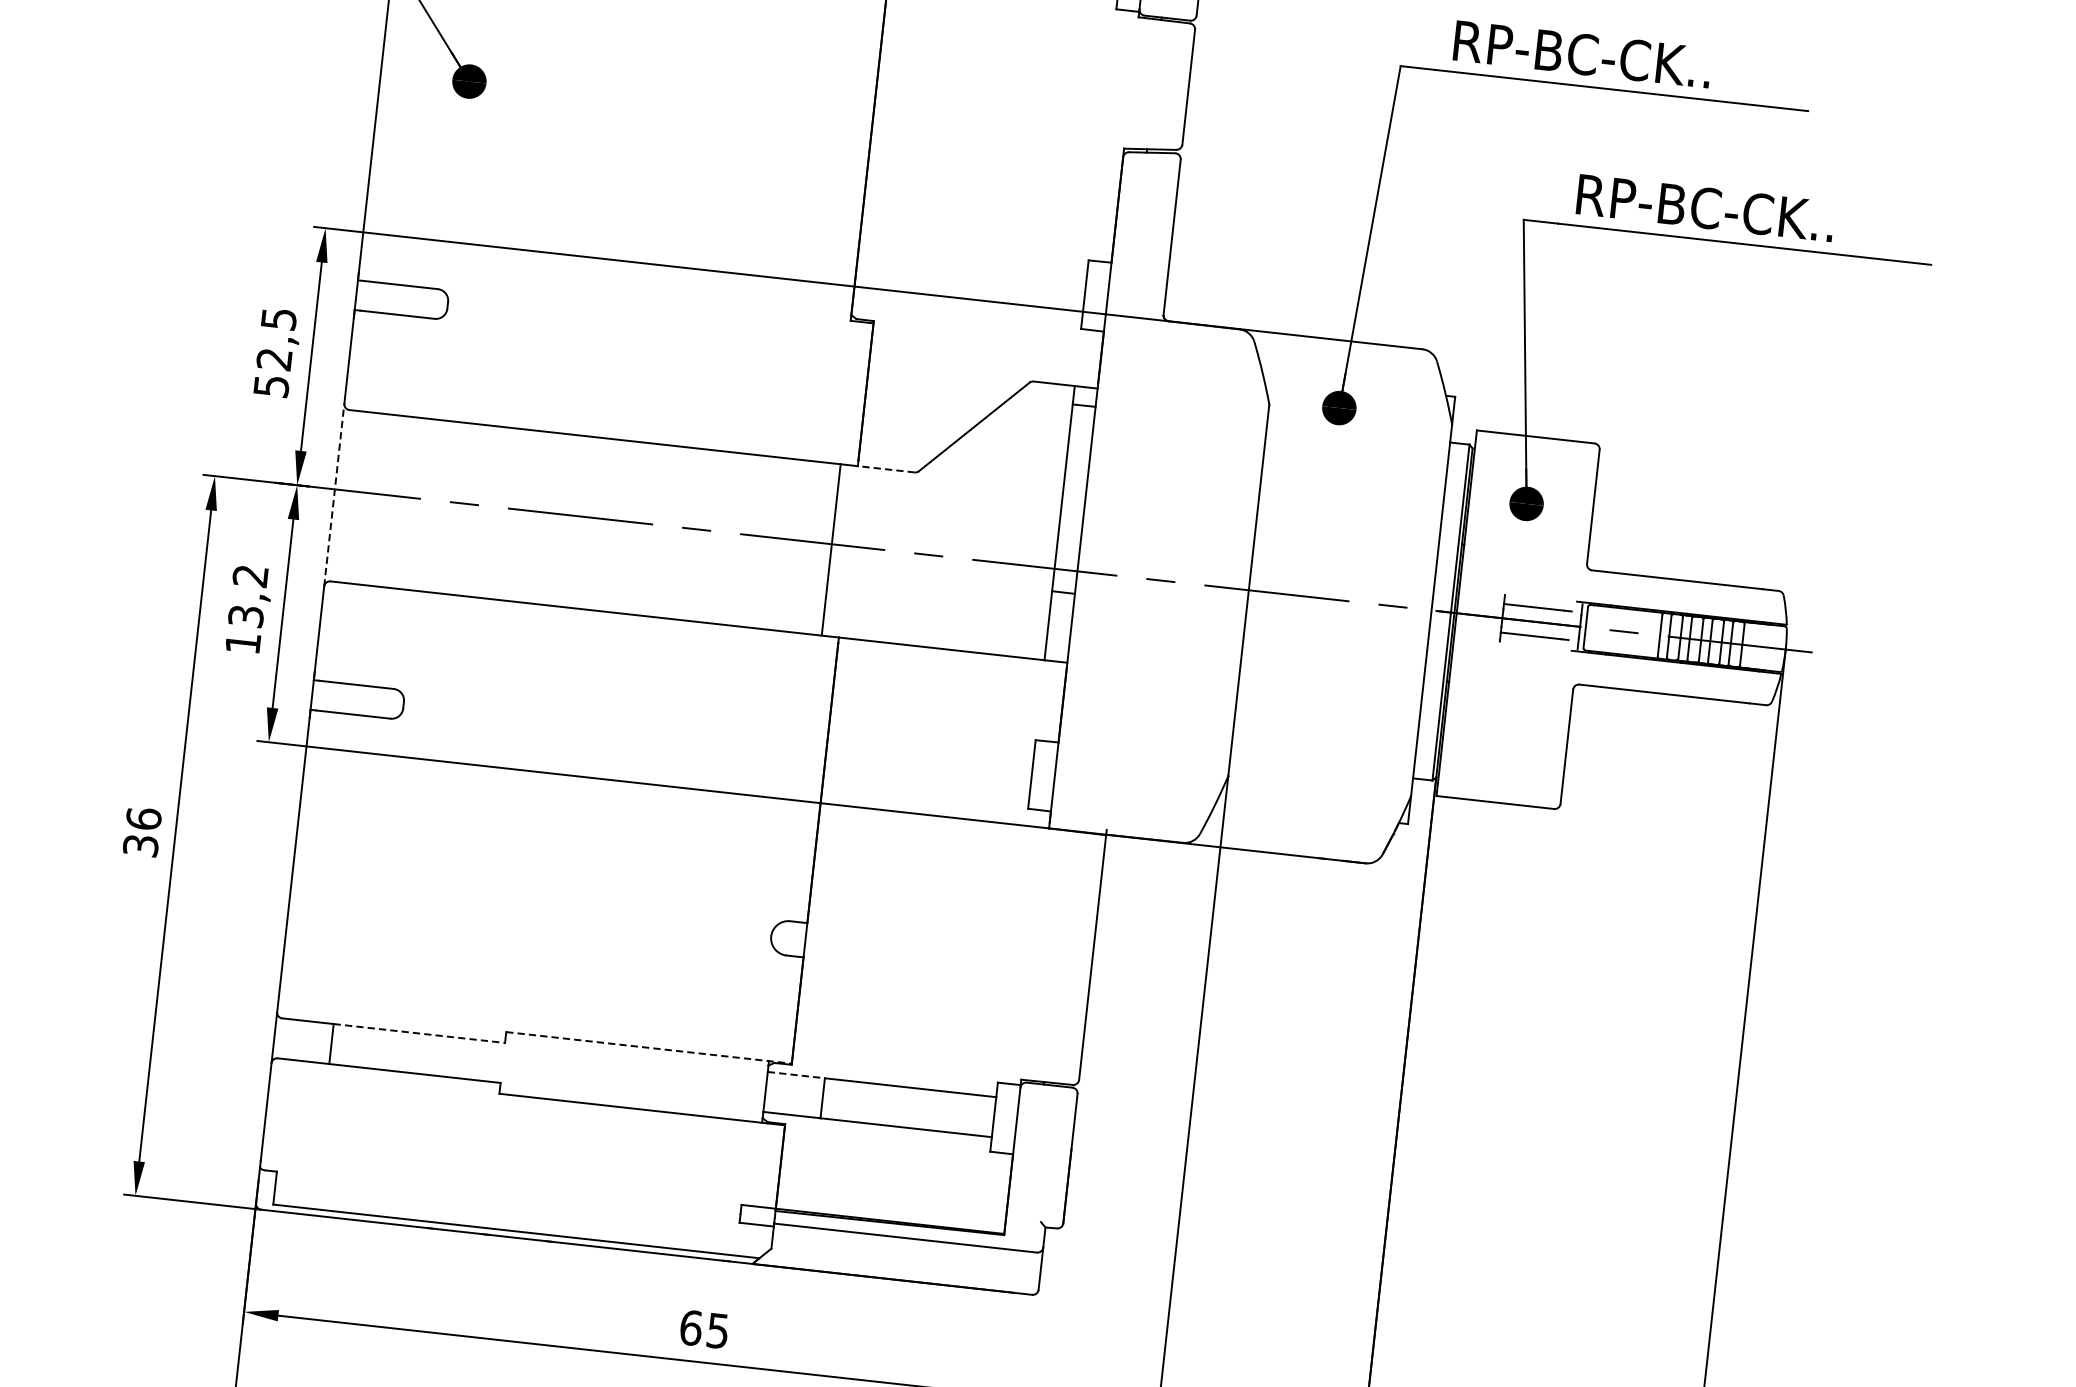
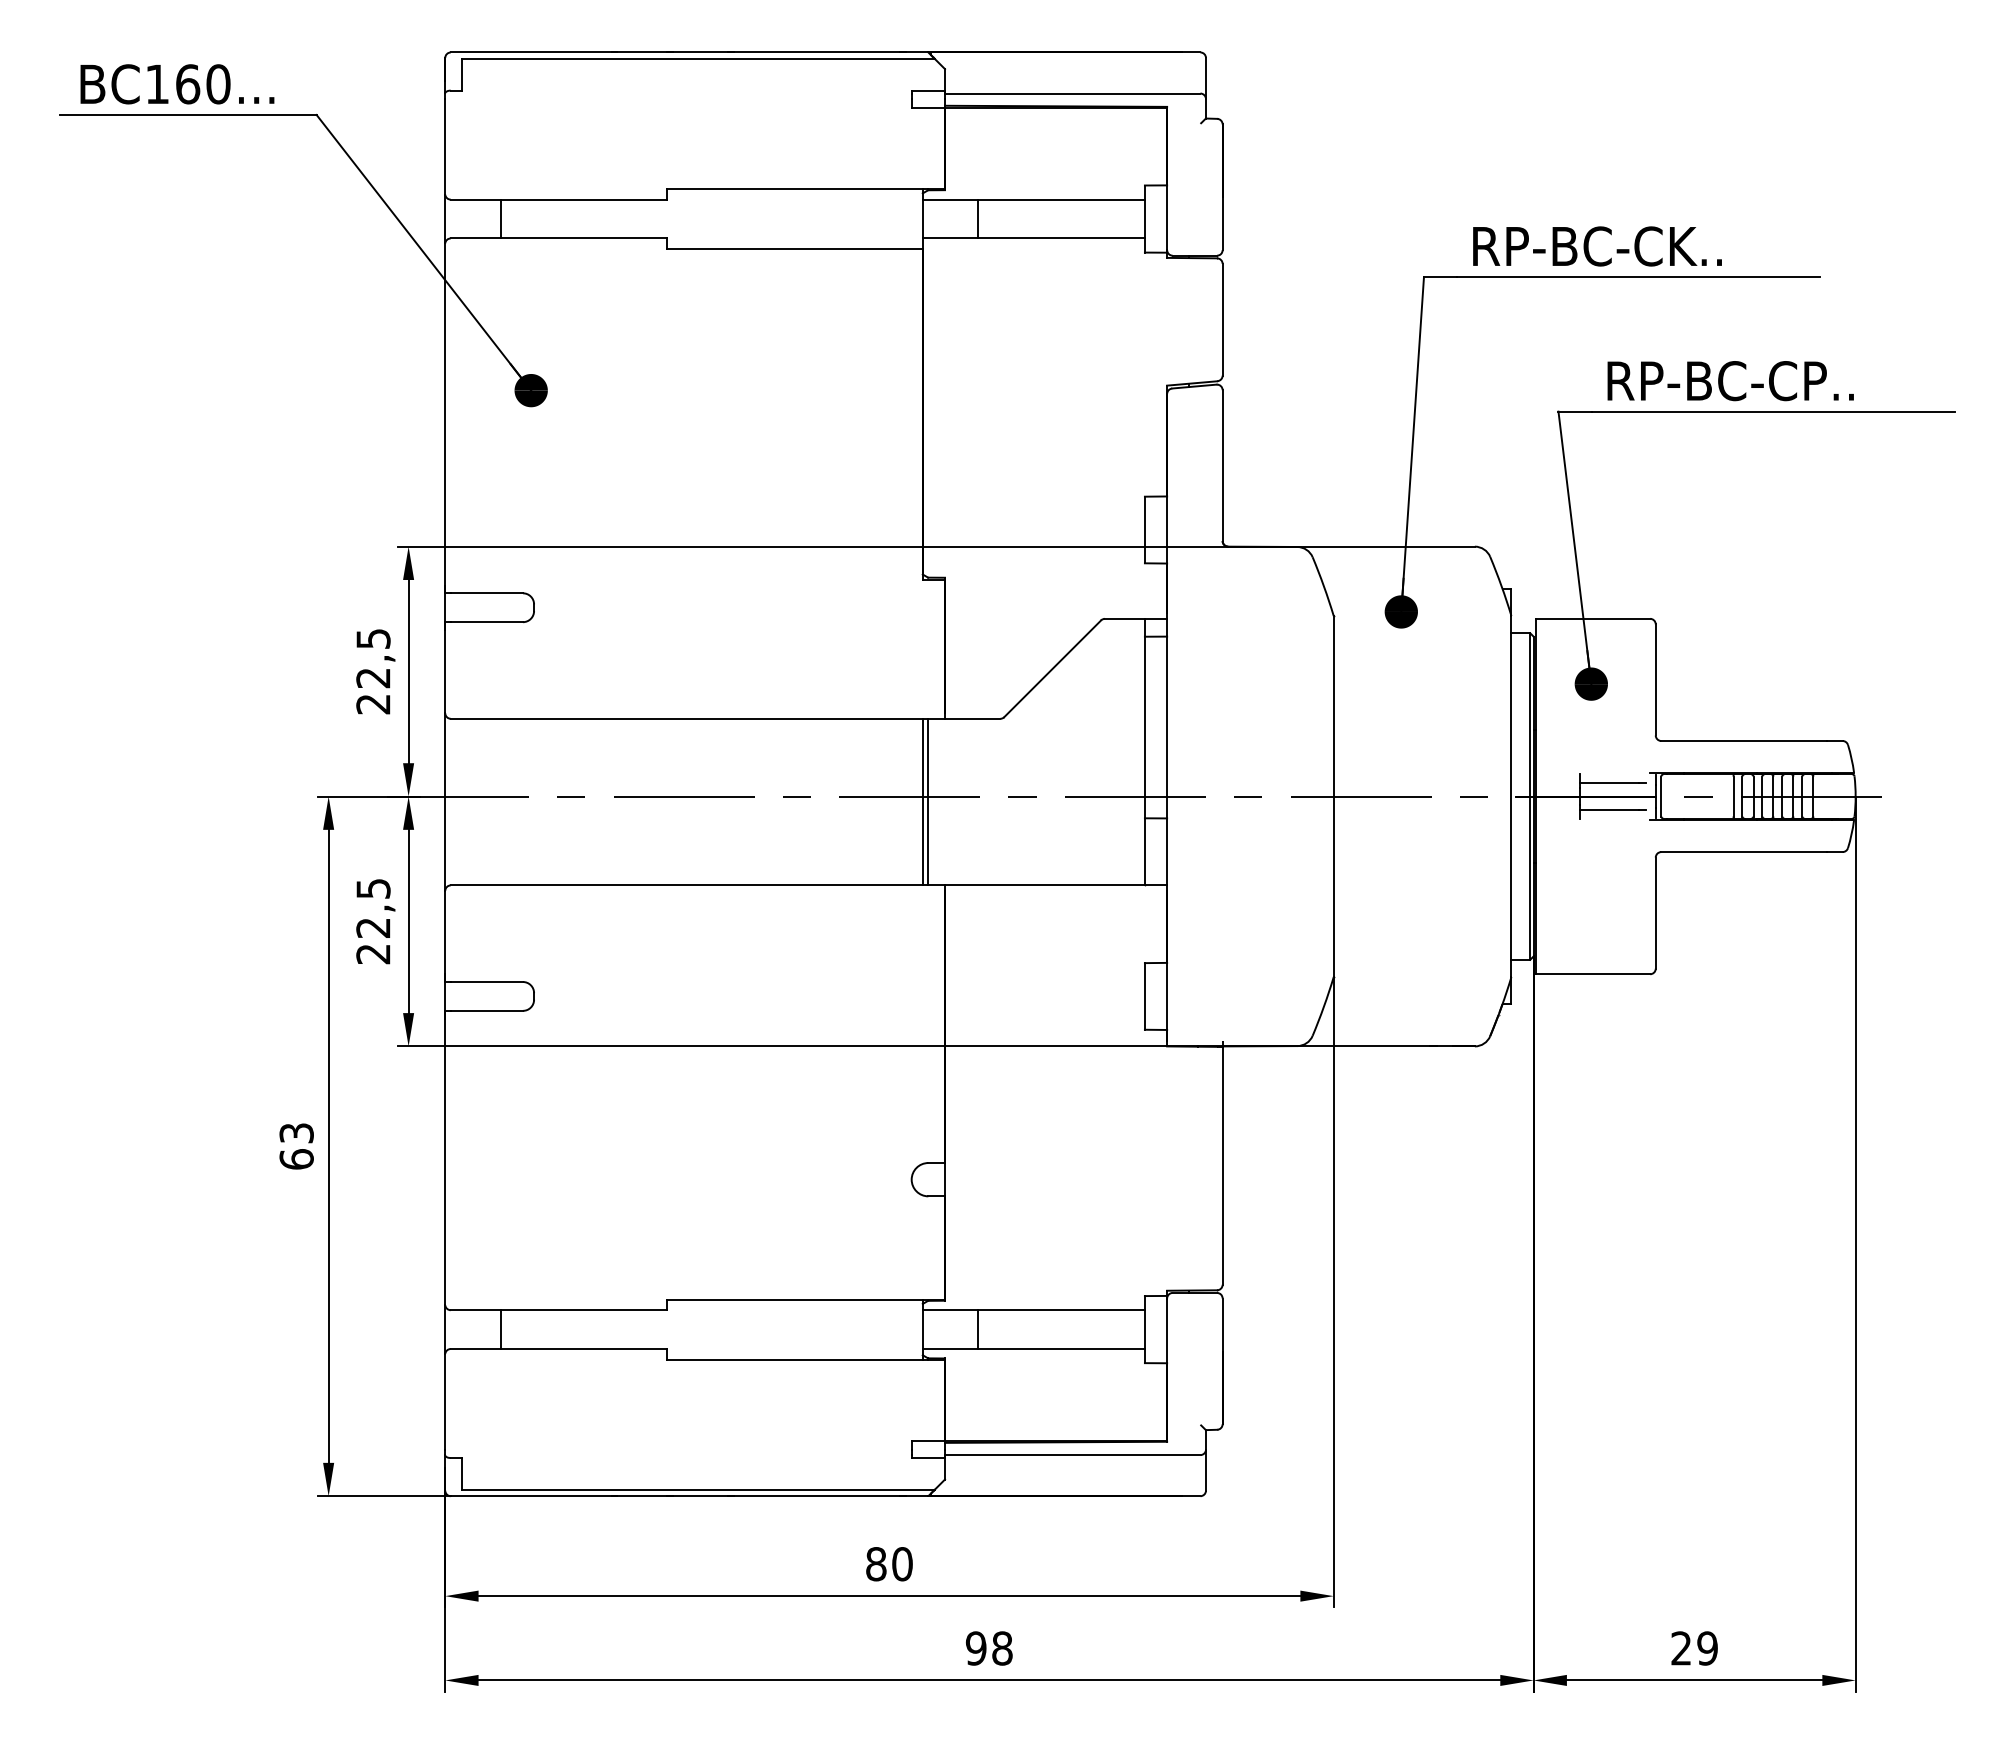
text: (1809, 218) -> (1832, 380), RP-BC-CK.. -> RP-BC-CP..
text: (271, 386) -> (373, 704), 52,5 -> 22,5
line: (886, 468) -> (972, 718), dashed -> solid
line: (334, 495) -> (445, 802), dashed -> solid
line: (825, 548) -> (922, 801), added
text: (246, 609) -> (373, 921), 13,2 -> 22,5
text: (142, 831) -> (296, 1145), 36 -> 63
line: (419, 1033) -> (584, 1310), dashed -> solid
line: (649, 1047) -> (806, 1299), dashed -> solid
line: (796, 1075) -> (950, 1310), dashed -> solid
text: (704, 1329) -> (889, 1564), 65 -> 80

